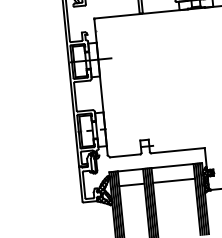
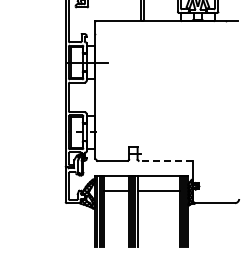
line: (177, 150) -> (165, 160), solid -> dashed

